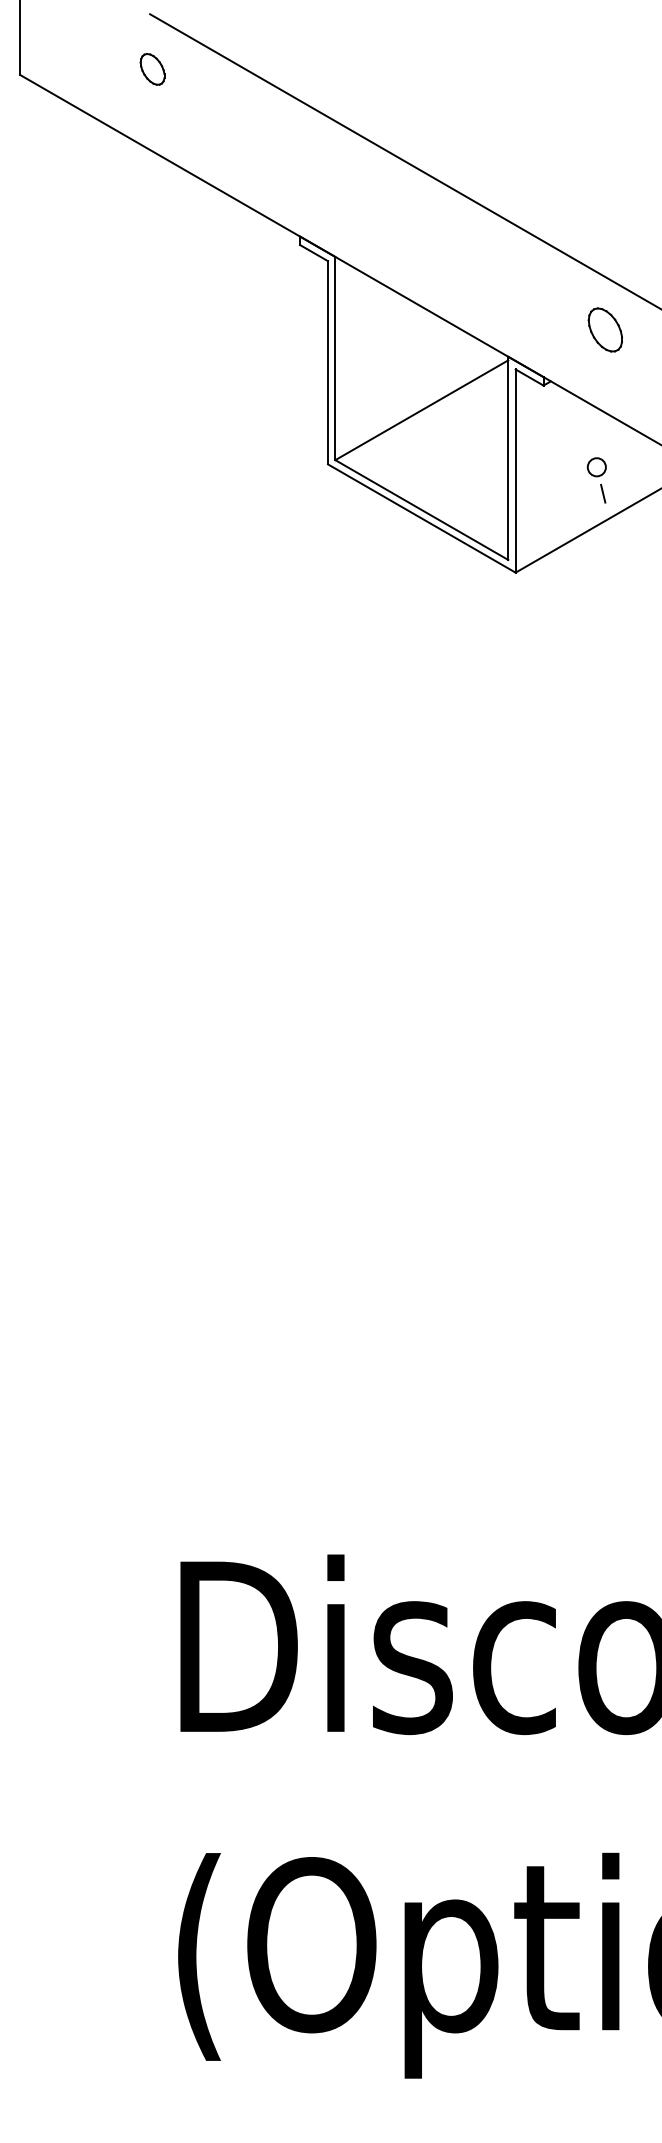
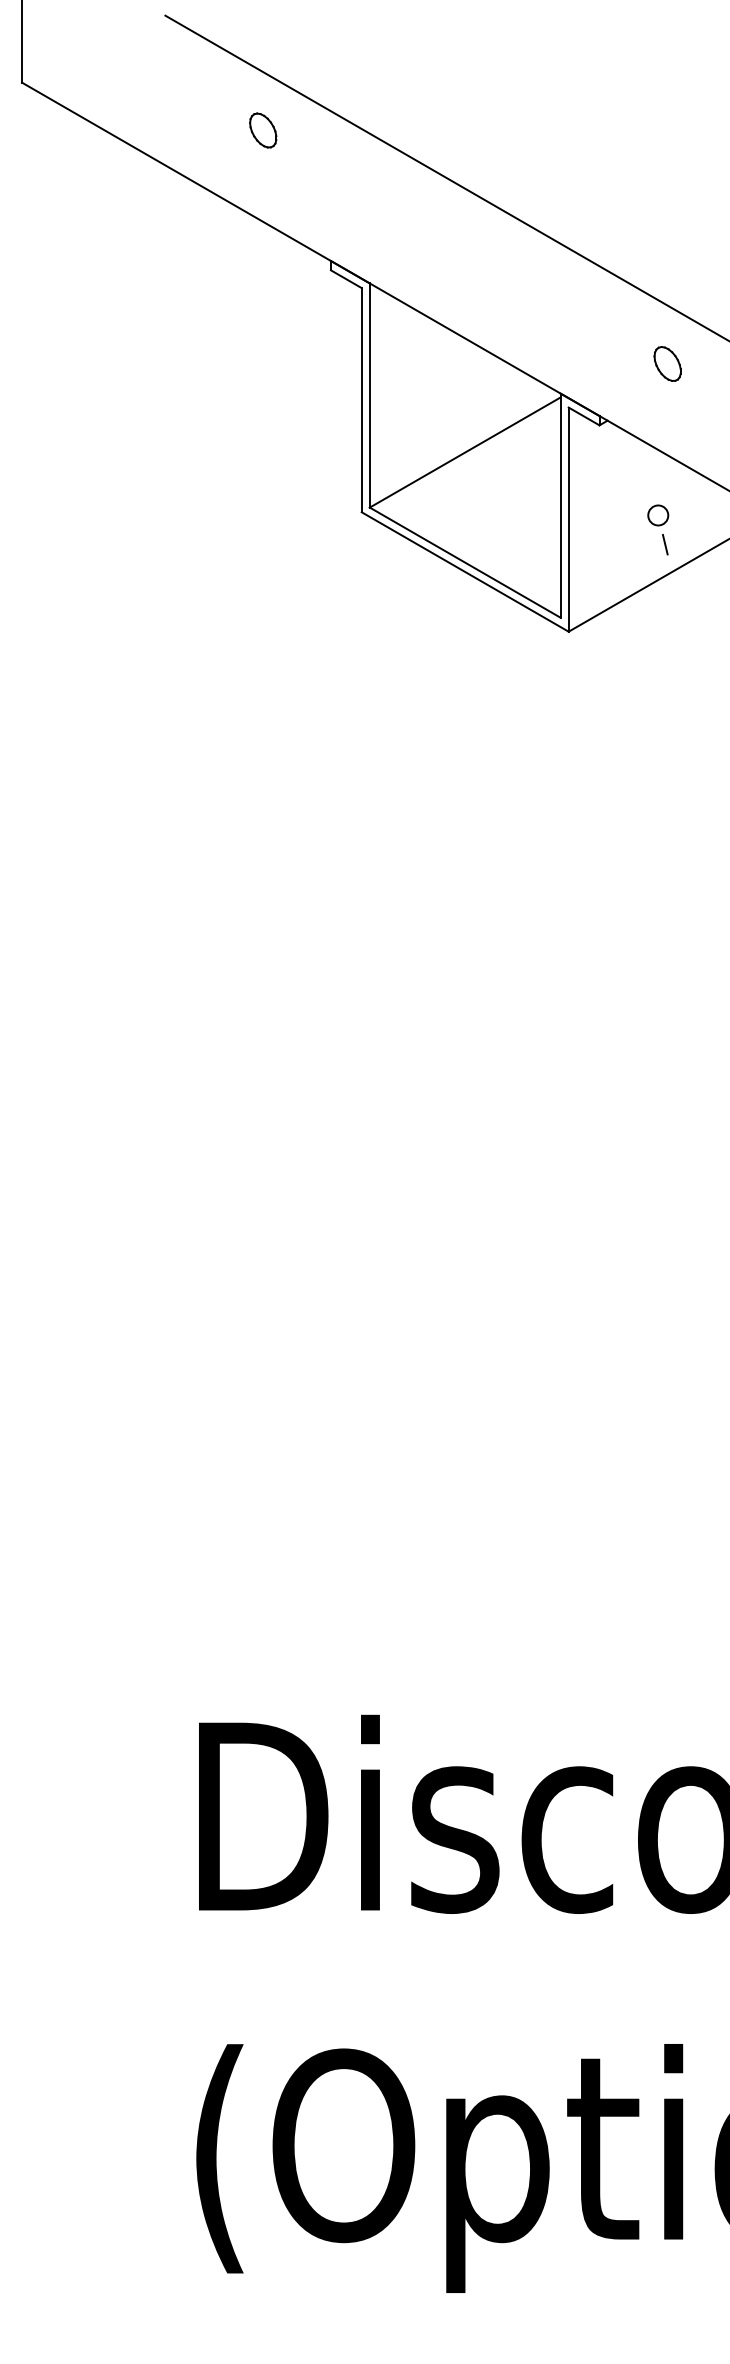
part: (152, 69) -> (263, 130), moved
part: (605, 329) -> (667, 363), size x0.71

